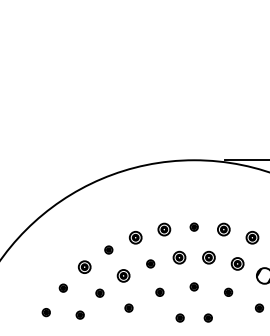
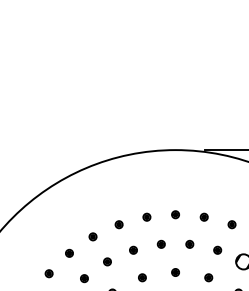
part: (164, 229) -> (146, 217), size x0.62
part: (223, 229) -> (203, 217), size x0.62
part: (135, 236) -> (118, 223), size x0.62
part: (252, 236) -> (231, 223), size x0.62
part: (179, 257) -> (161, 244), size x0.62
part: (208, 257) -> (189, 244), size x0.62
part: (237, 263) -> (217, 249), size x0.62
part: (83, 266) -> (68, 252), size x0.62
part: (123, 275) -> (107, 261), size x0.62

